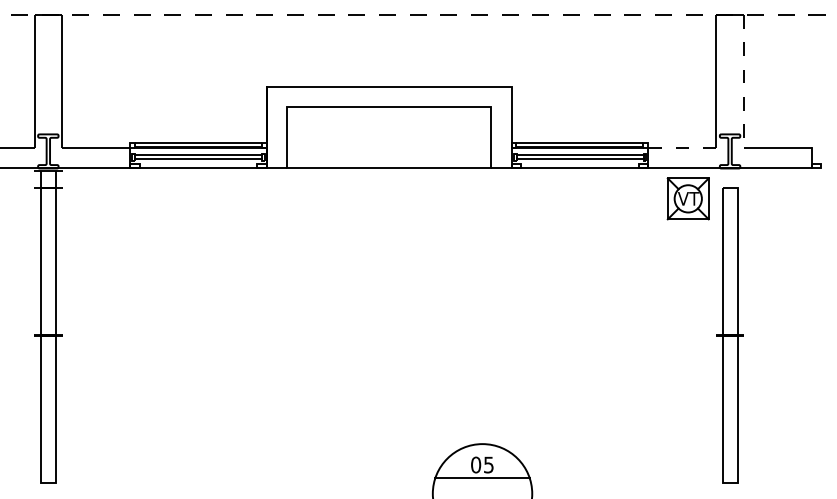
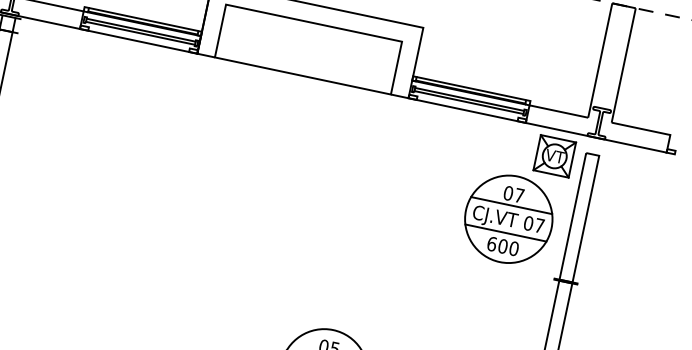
line: (743, 82) -> (623, 66), dashed -> solid
line: (681, 148) -> (558, 111), dashed -> solid
part: (651, 279) -> (508, 219), added

